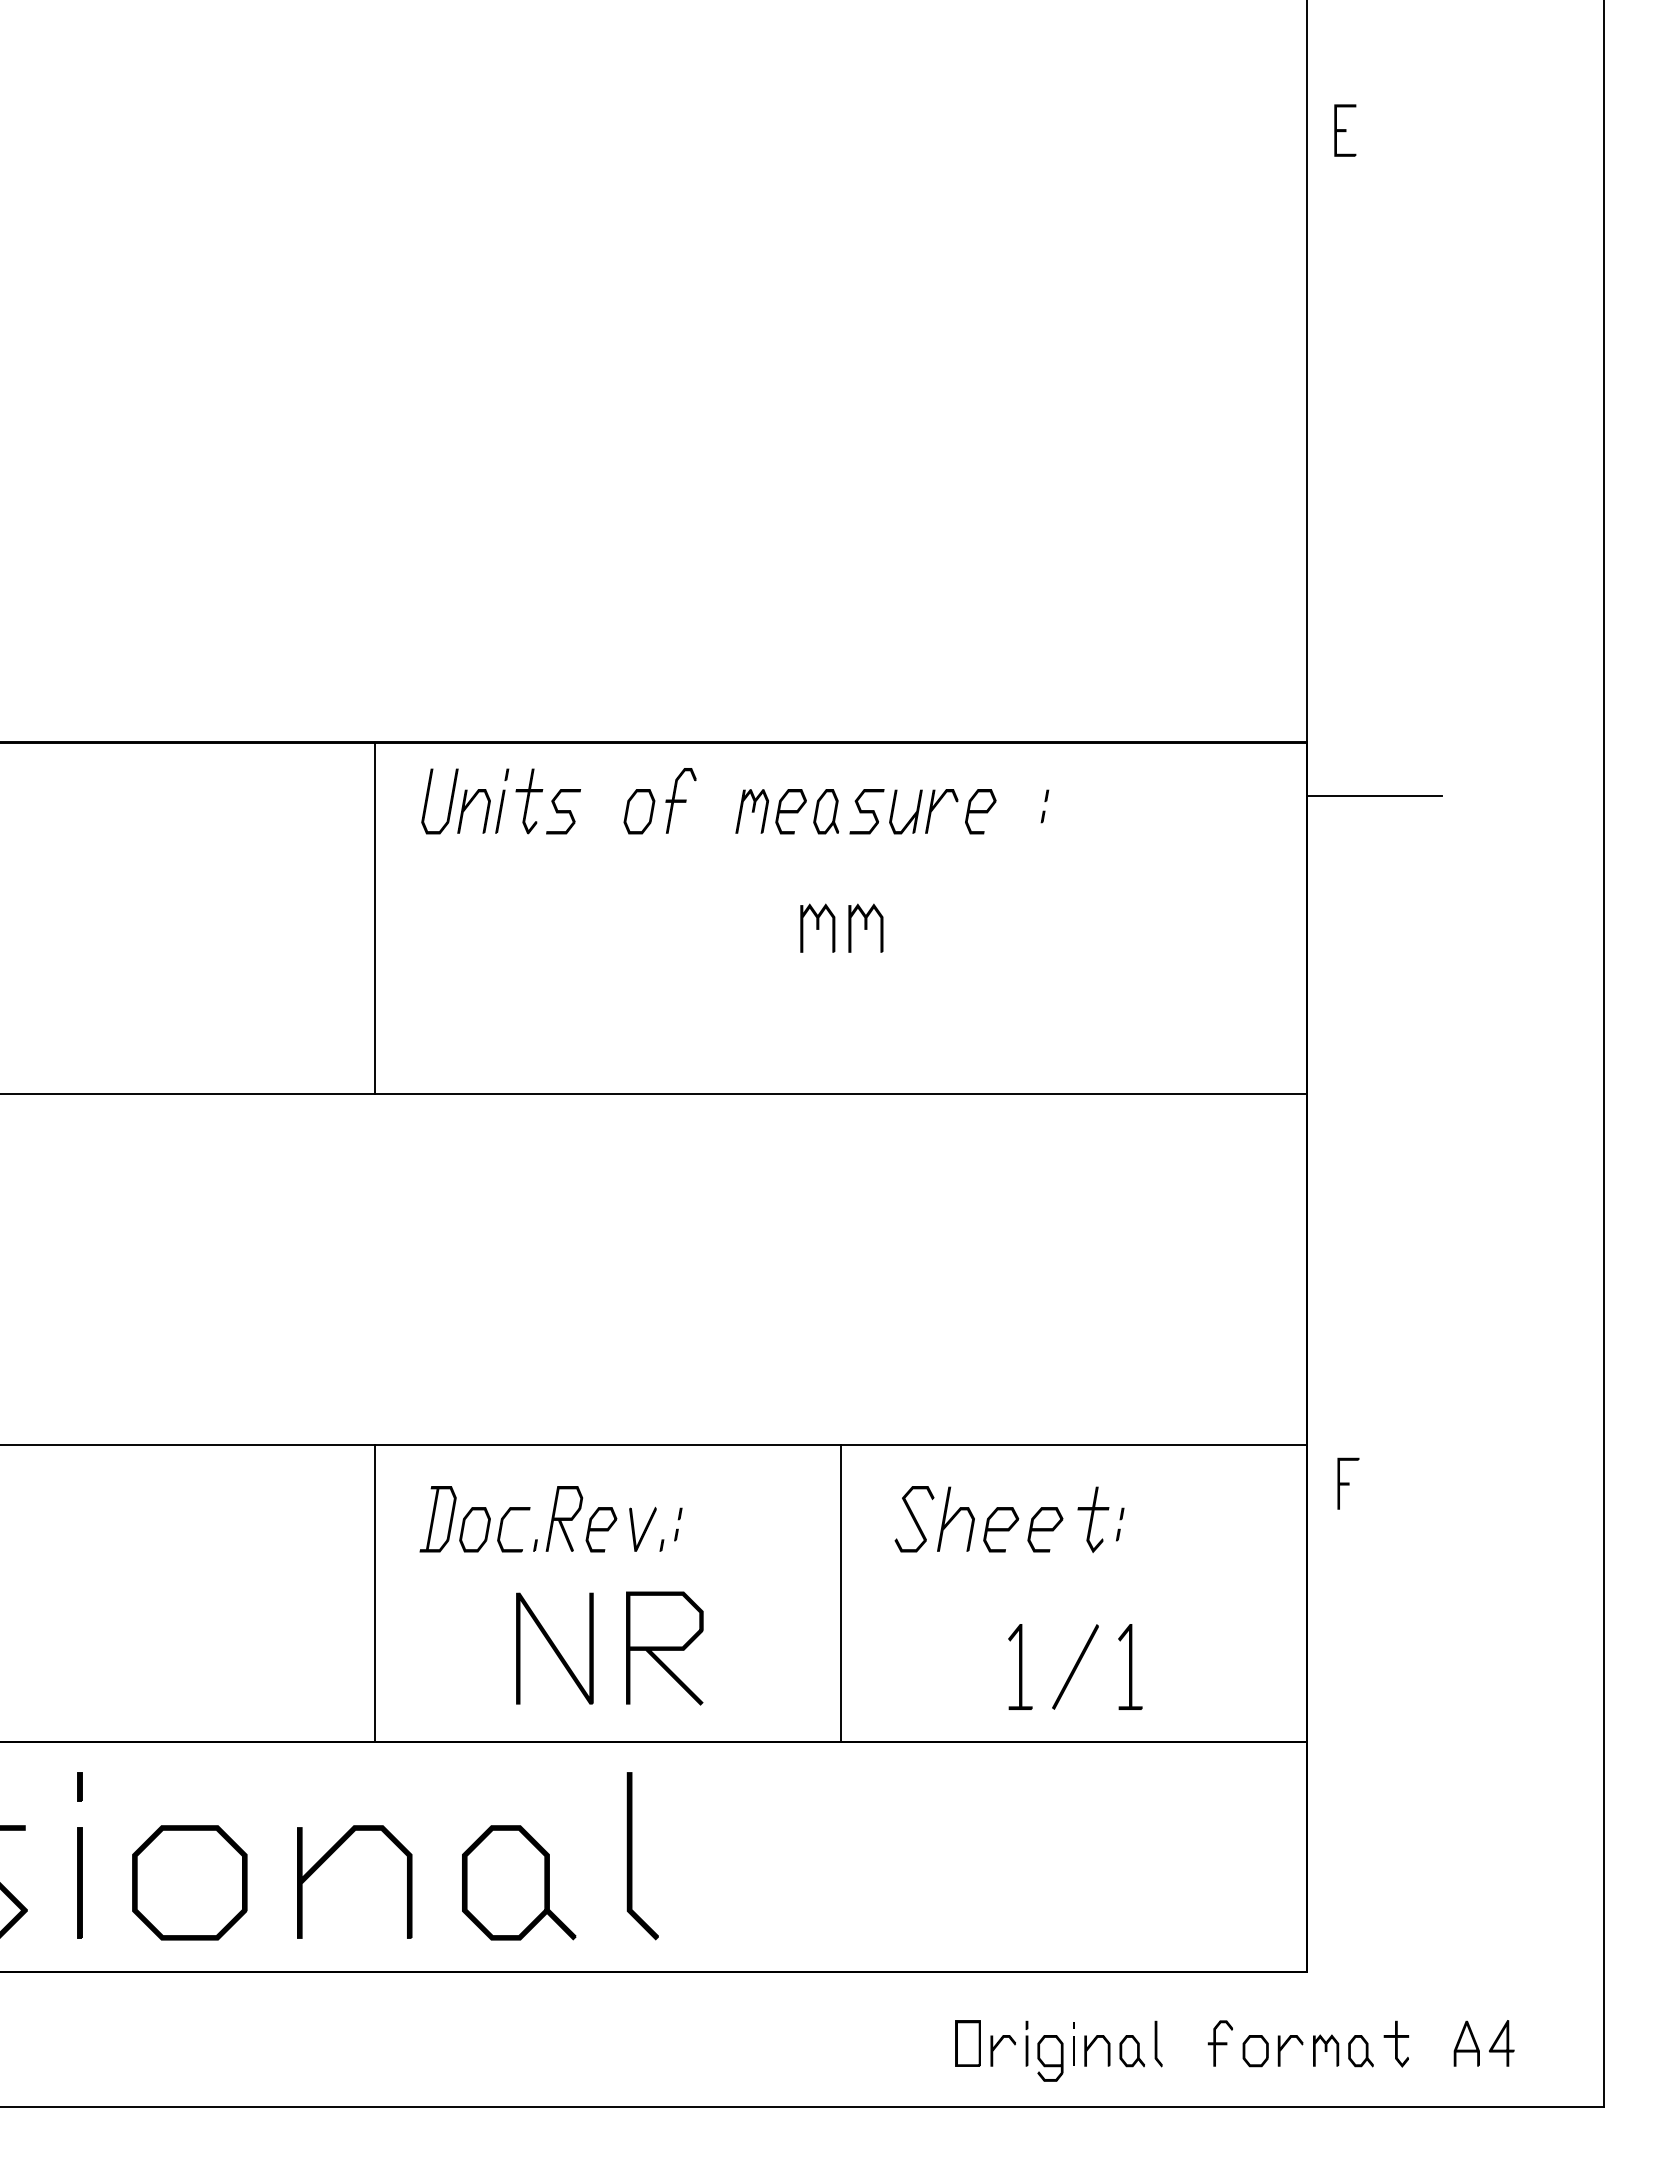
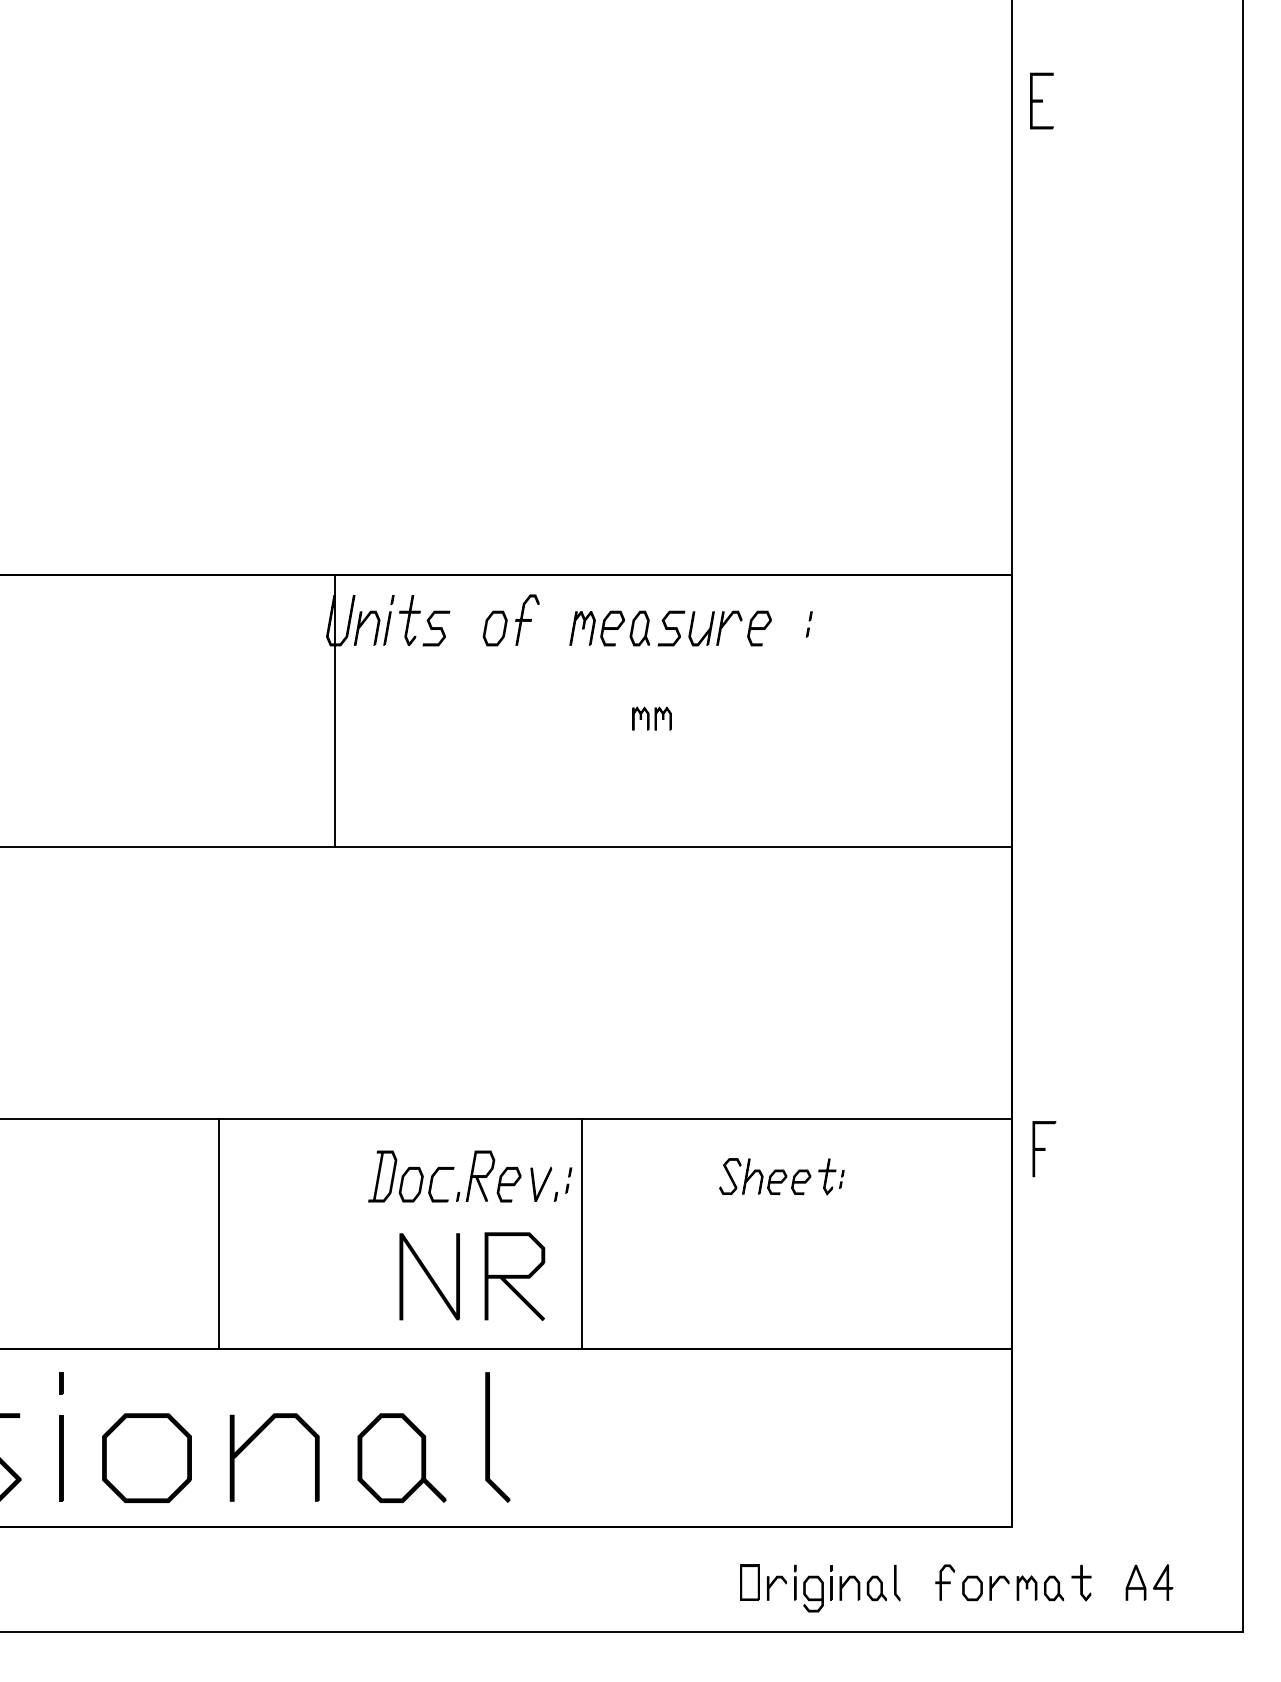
part: (1345, 130) -> (1042, 100), size x1.4
line: (1374, 796) -> (1064, 616), removed
line: (374, 917) -> (334, 710), moved
part: (841, 927) -> (651, 718), size x0.6
part: (1348, 1483) -> (1044, 1148), size x1.4
part: (550, 1519) -> (469, 1176), moved
part: (1009, 1519) -> (781, 1176), size x0.7
line: (374, 1593) -> (218, 1234), moved
line: (841, 1593) -> (582, 1234), moved
part: (1075, 1666) -> (832, 1290), removed

